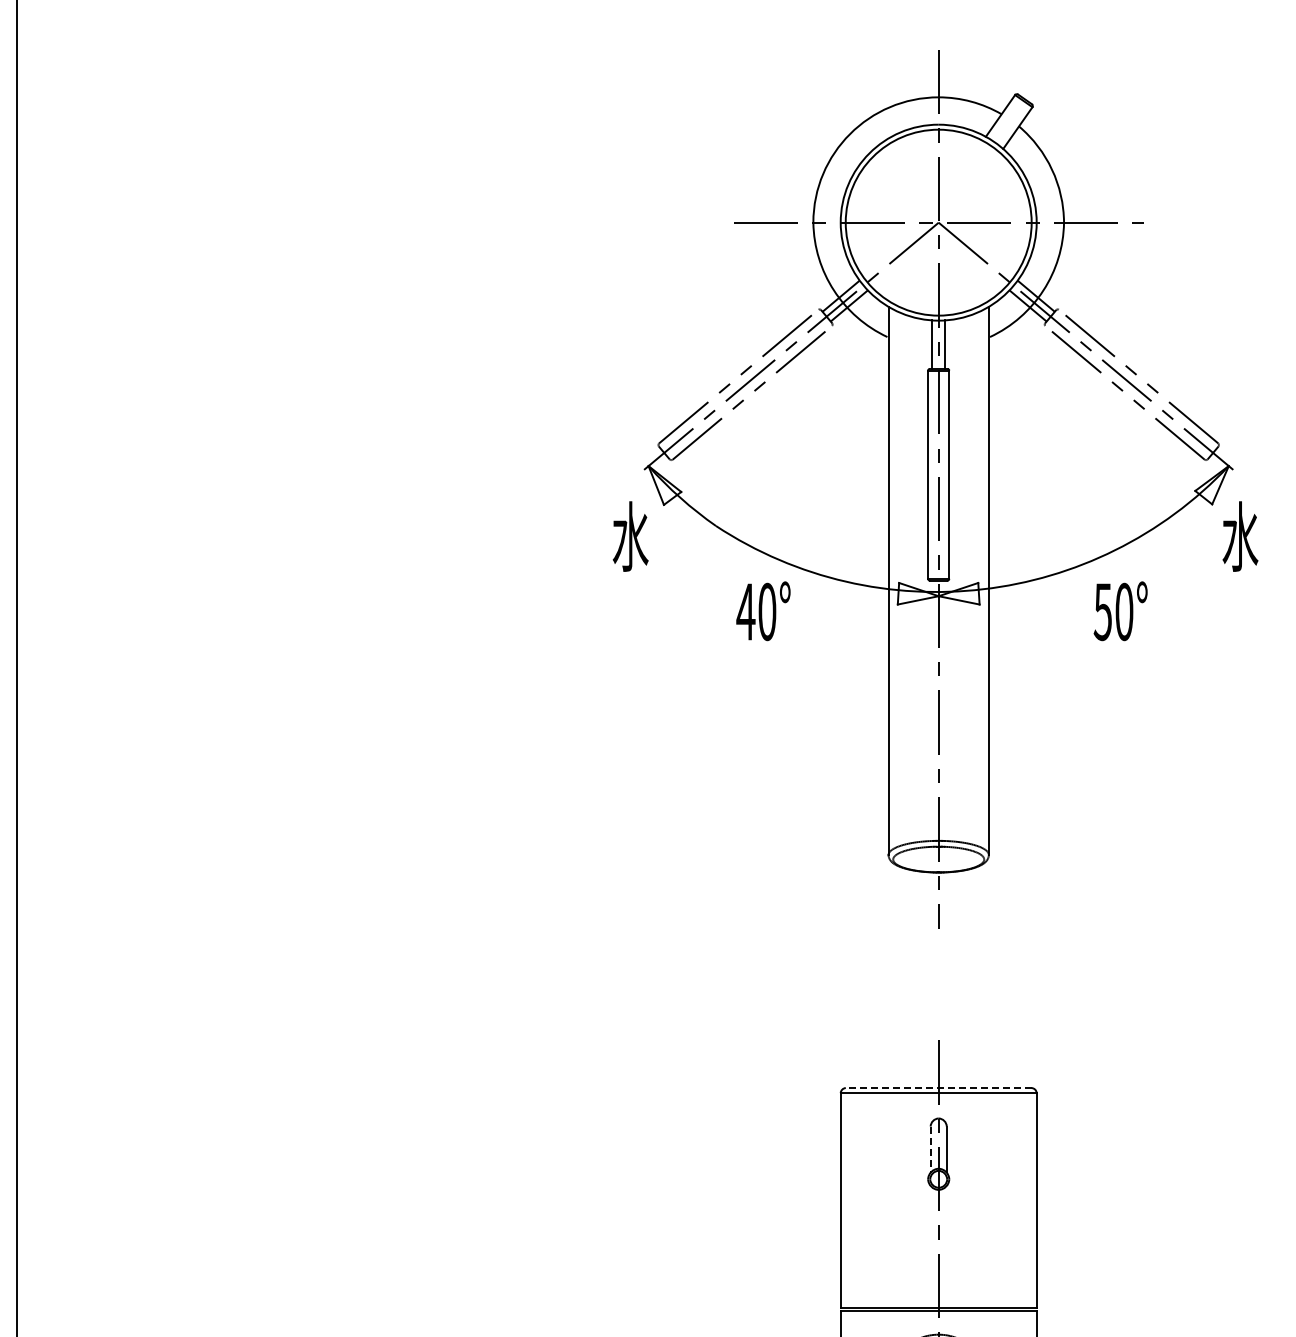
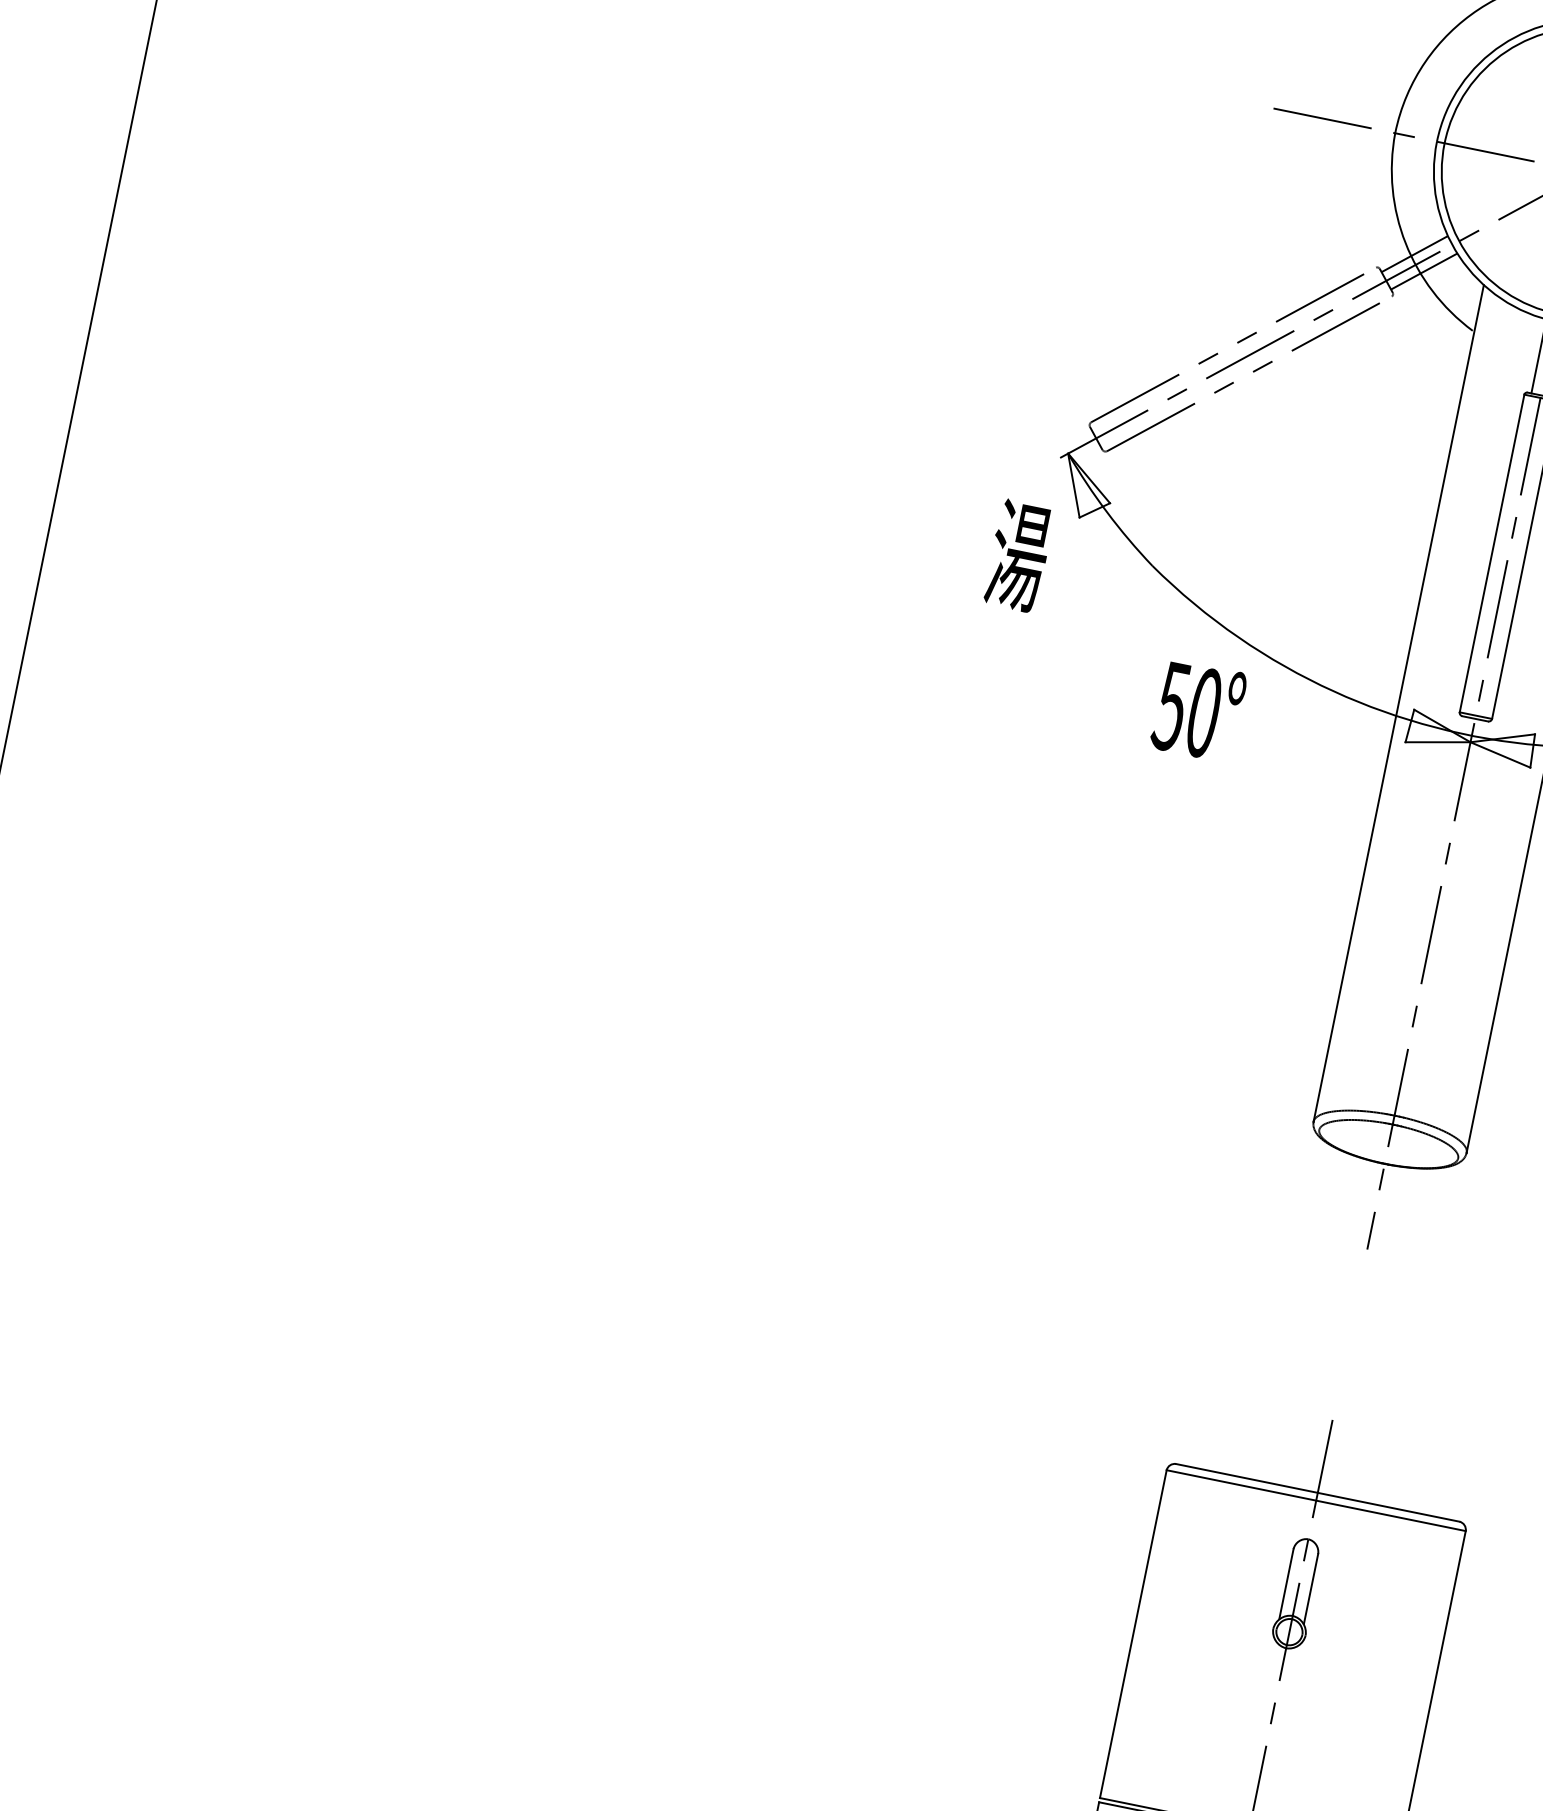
text: (630, 536) -> (1018, 555), 水 -> 湯
text: (745, 612) -> (1170, 707), 40° -> 50°
line: (938, 1088) -> (1317, 1493), dashed -> solid
line: (930, 1149) -> (1286, 1584), dashed -> solid

